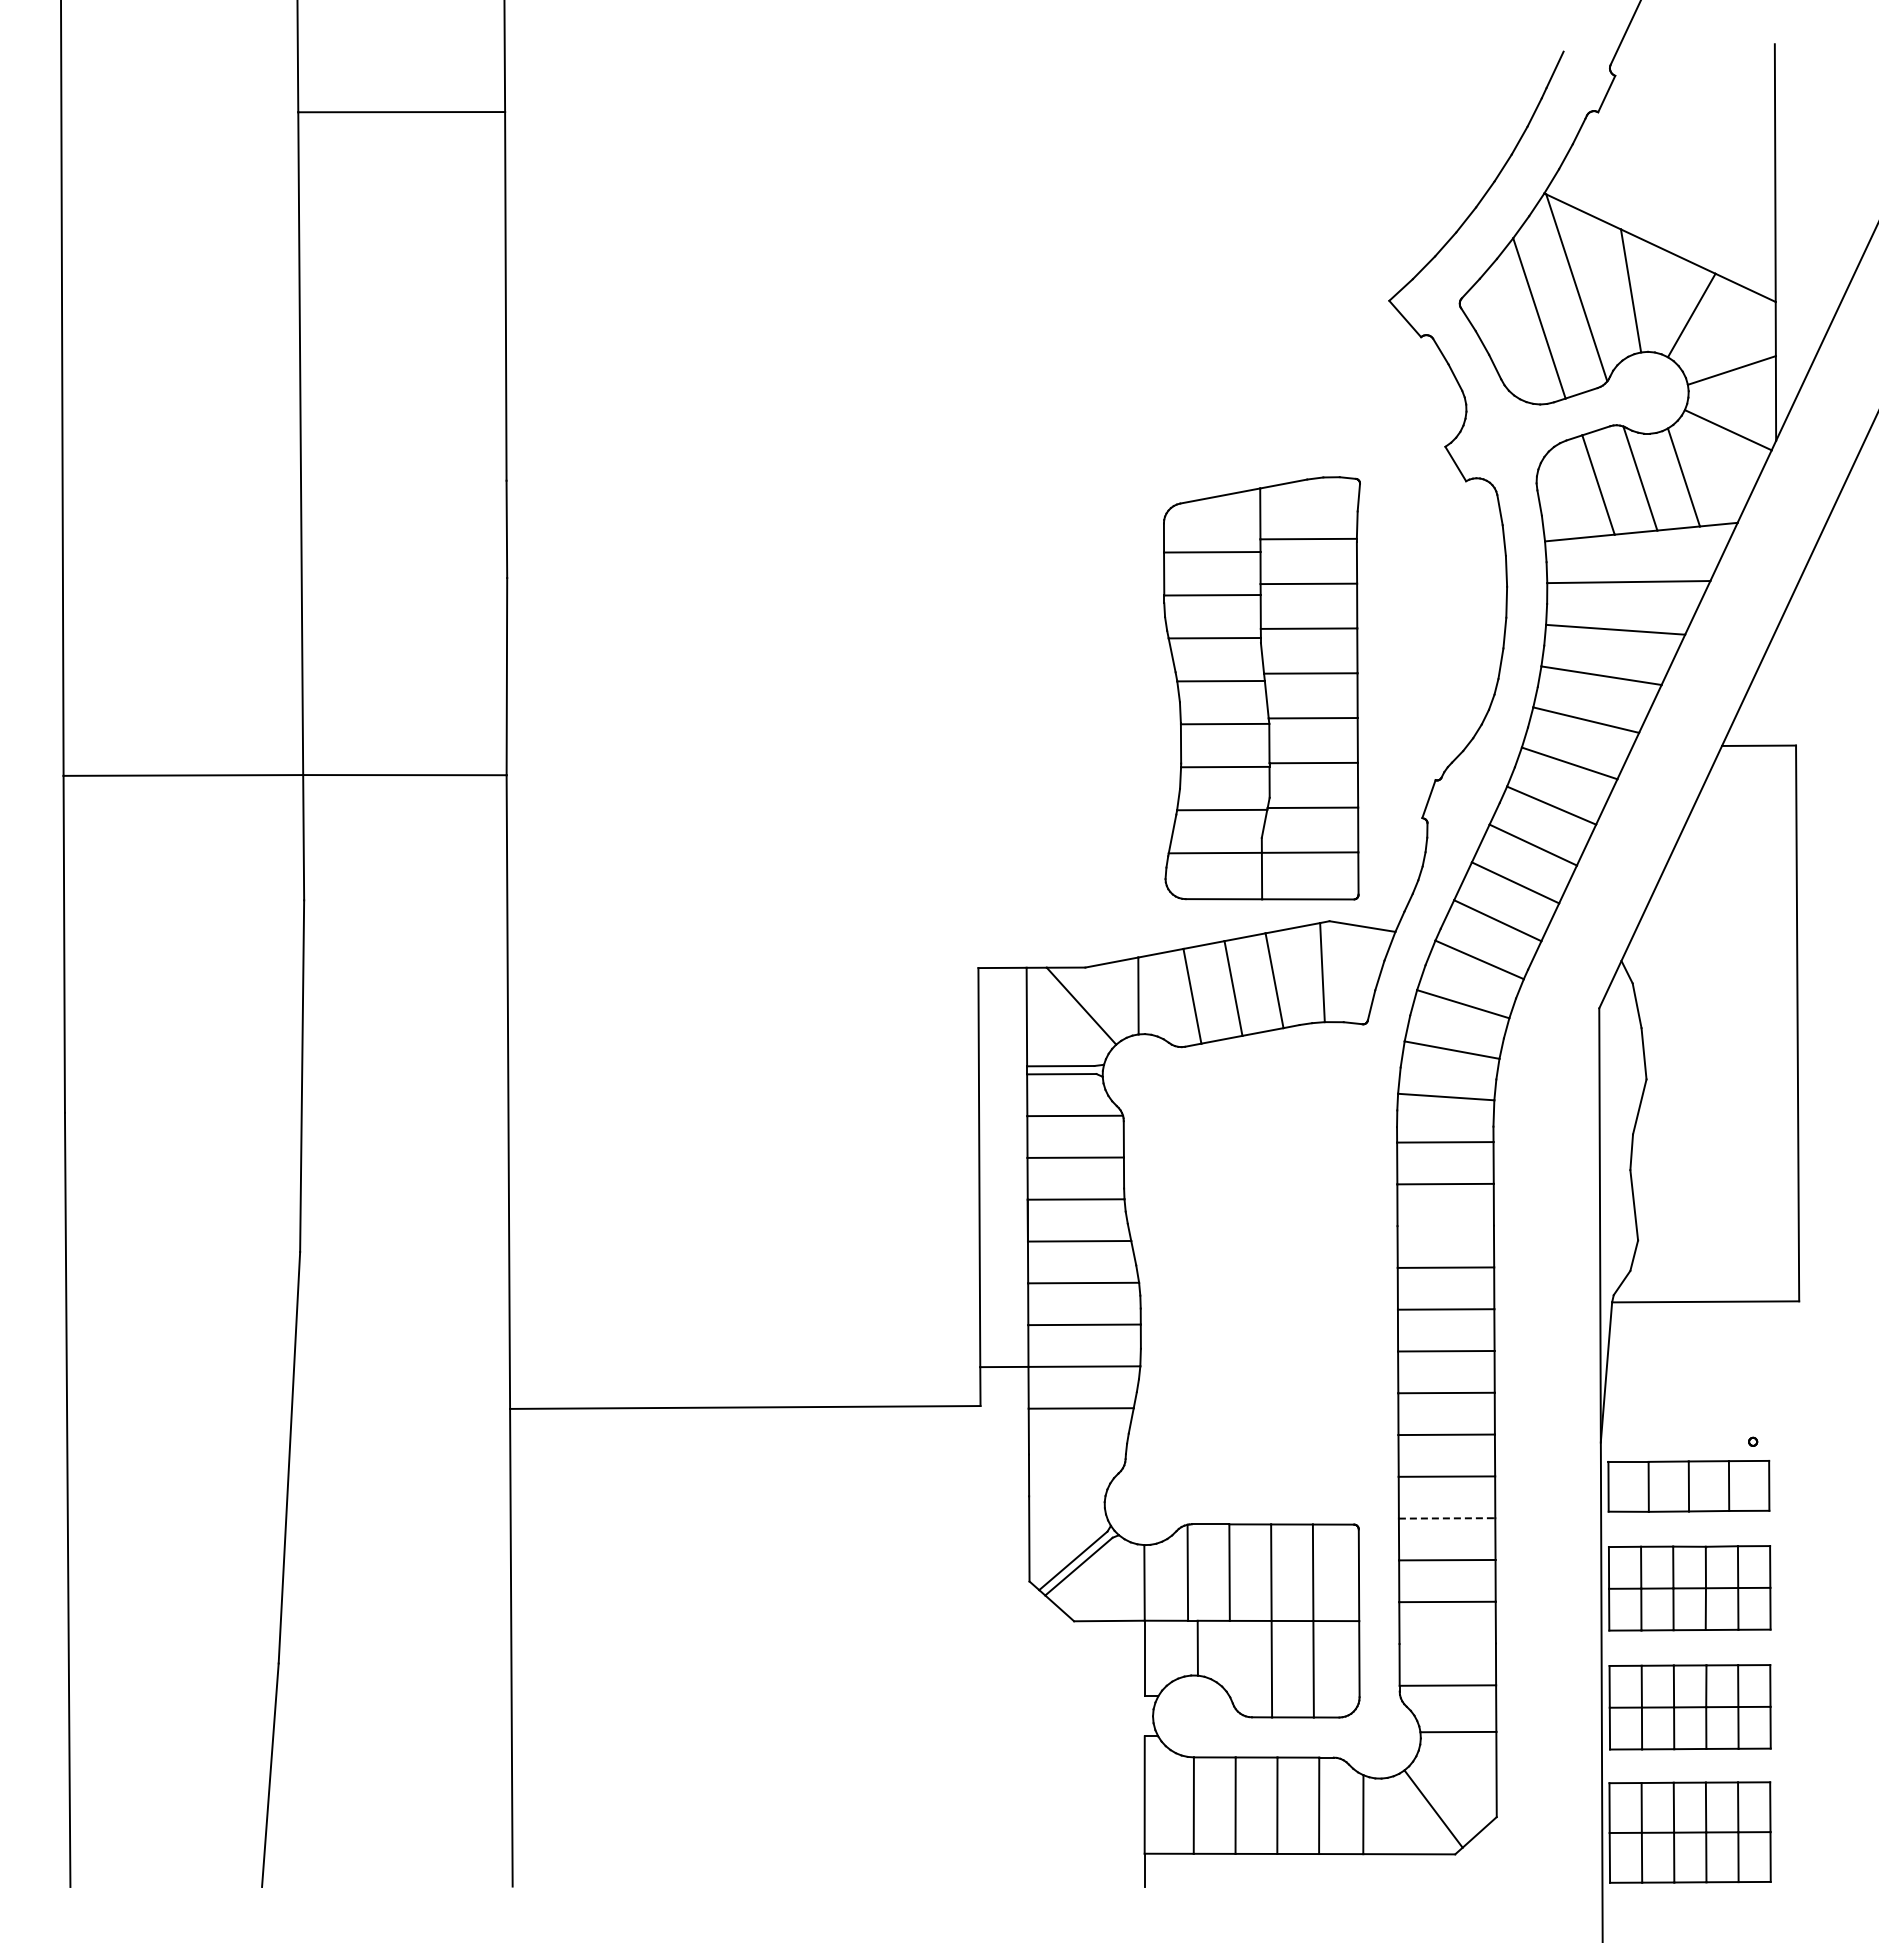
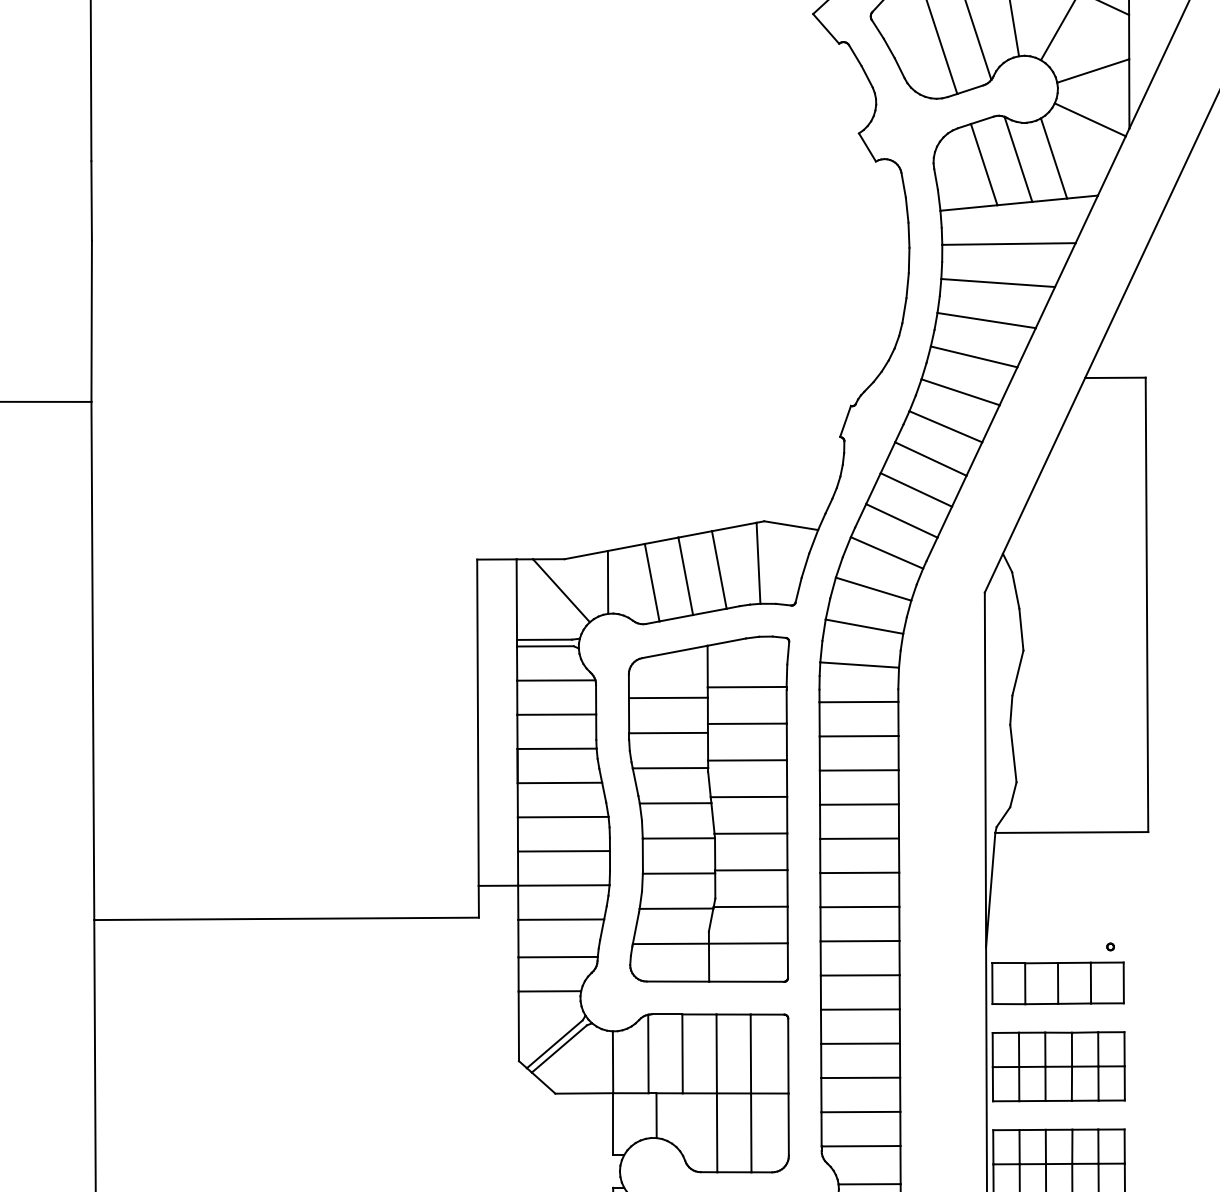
part: (1261, 688) -> (708, 809), moved
line: (1445, 1225) -> (859, 770), added
line: (1076, 1454) -> (557, 957), added
line: (1067, 1495) -> (550, 990), added
line: (1447, 1518) -> (860, 1009), dashed -> solid
line: (1447, 1643) -> (860, 1111), added

